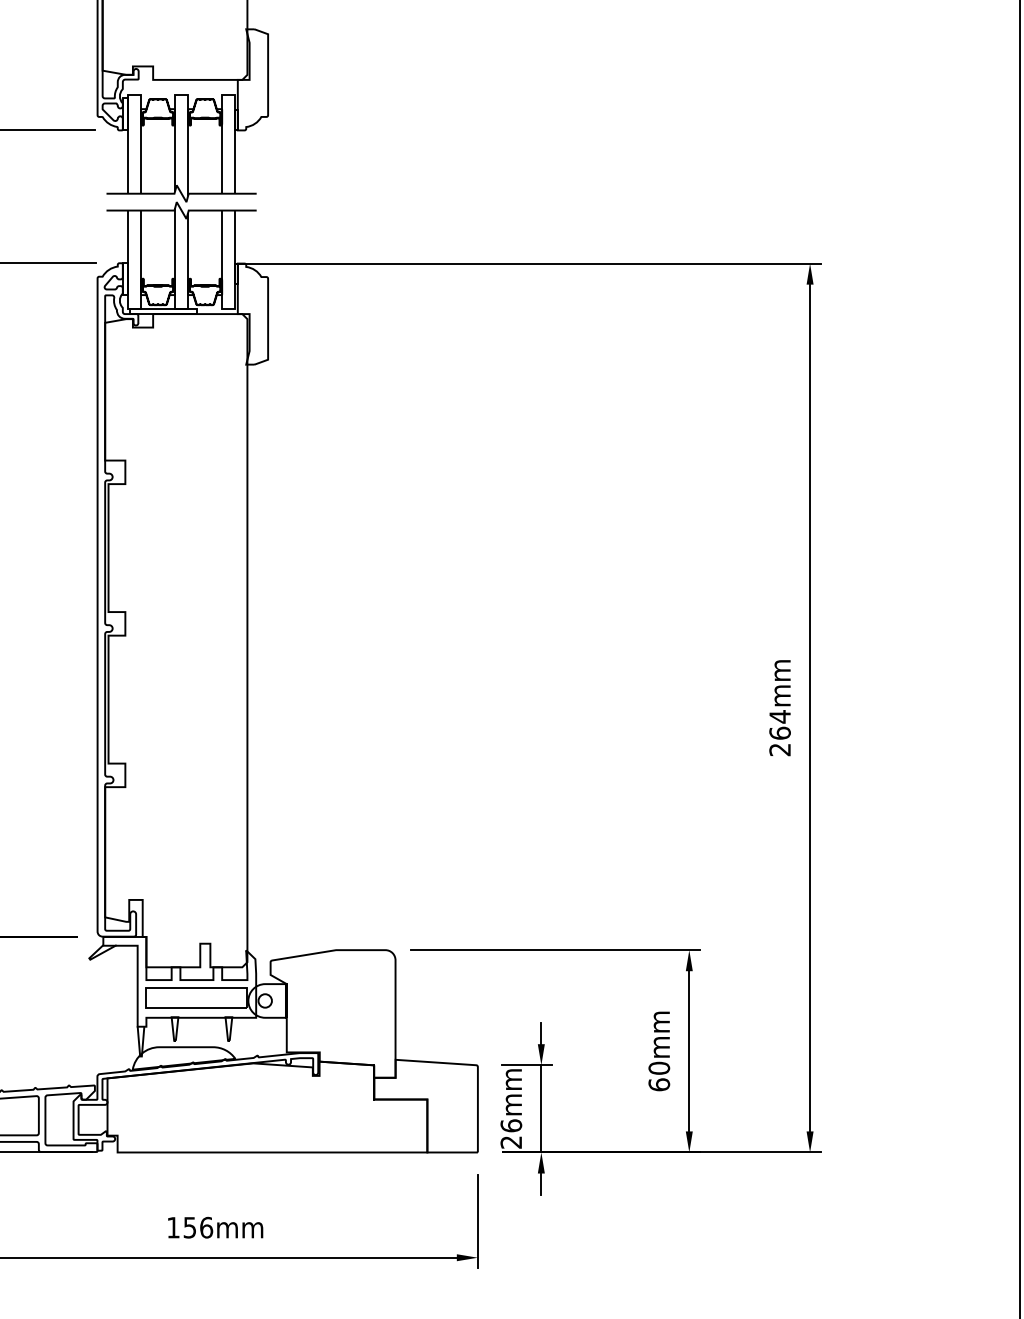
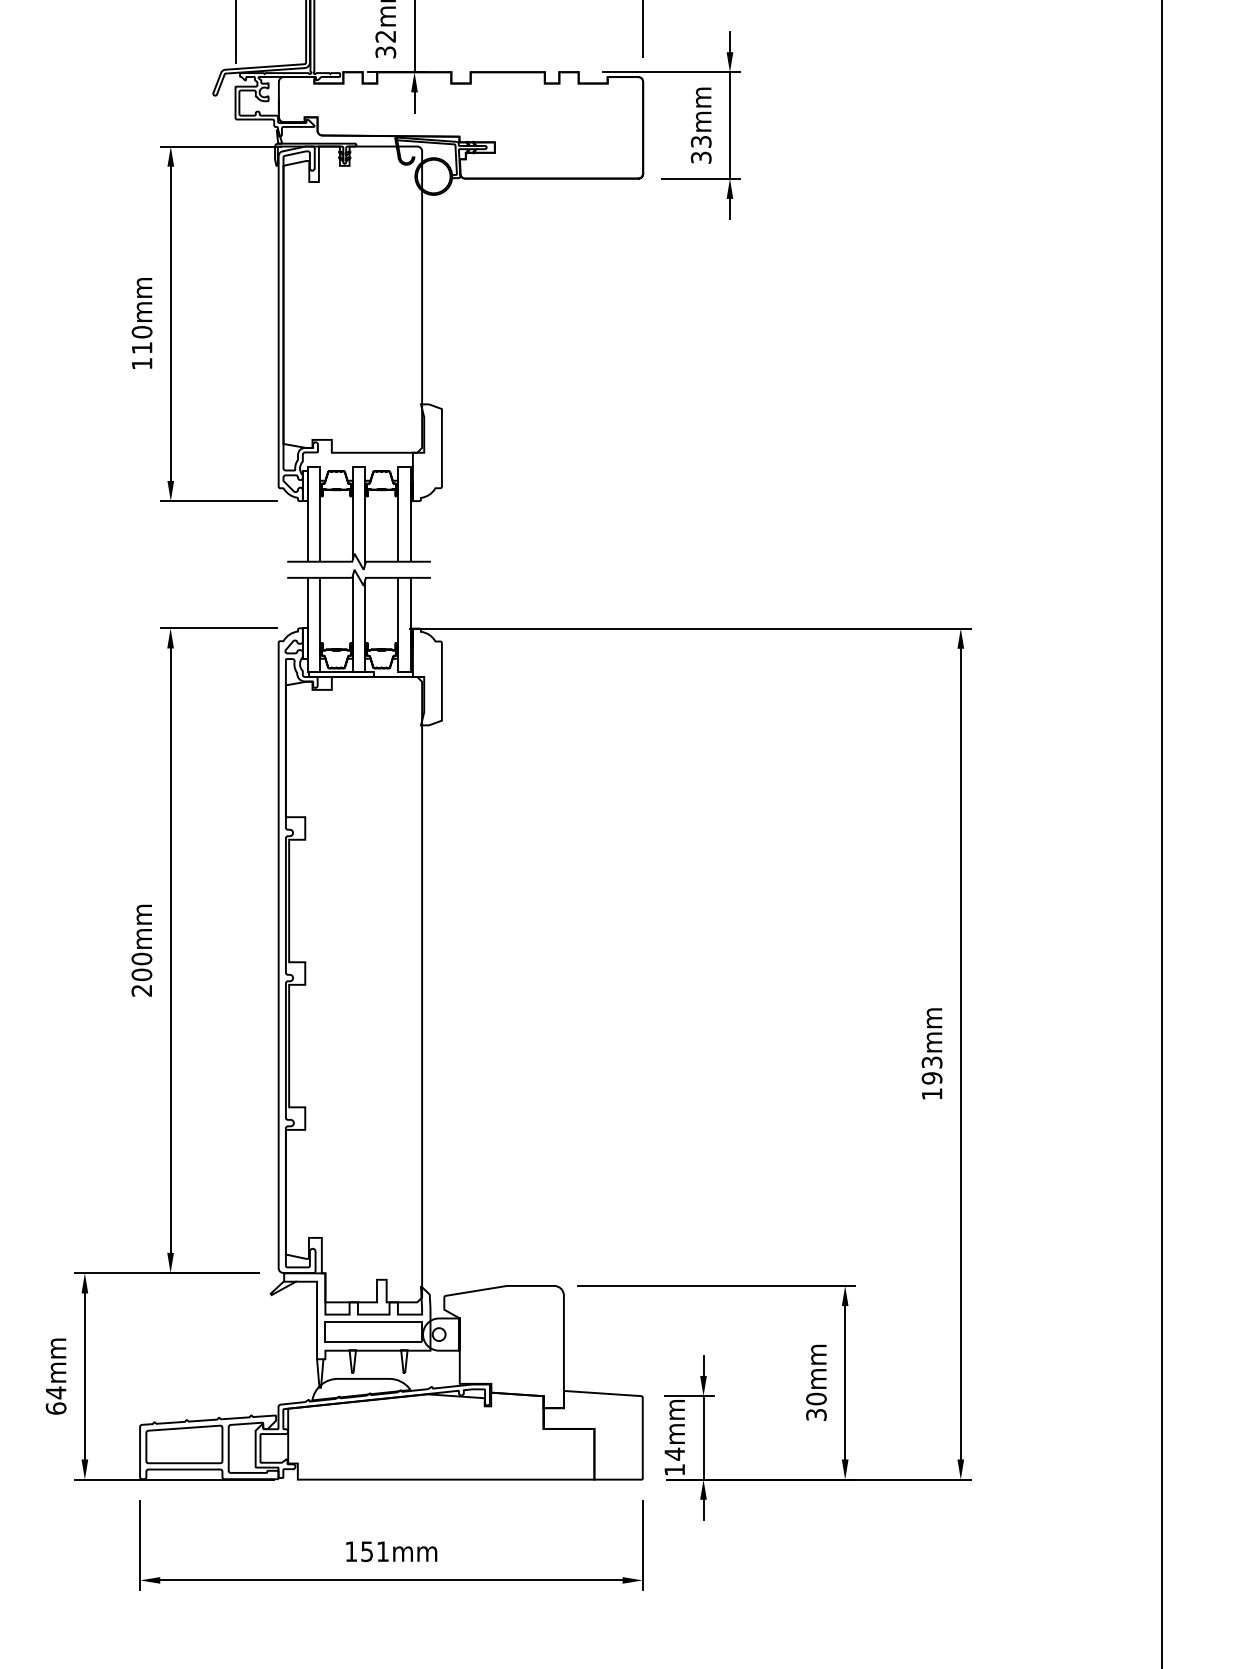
text: (779, 733) -> (931, 1078), 264mm -> 193mm
text: (659, 1084) -> (816, 1414), 60mm -> 30mm
text: (511, 1133) -> (674, 1461), 26mm -> 14mm
text: (206, 1227) -> (382, 1551), 156mm -> 151mm

